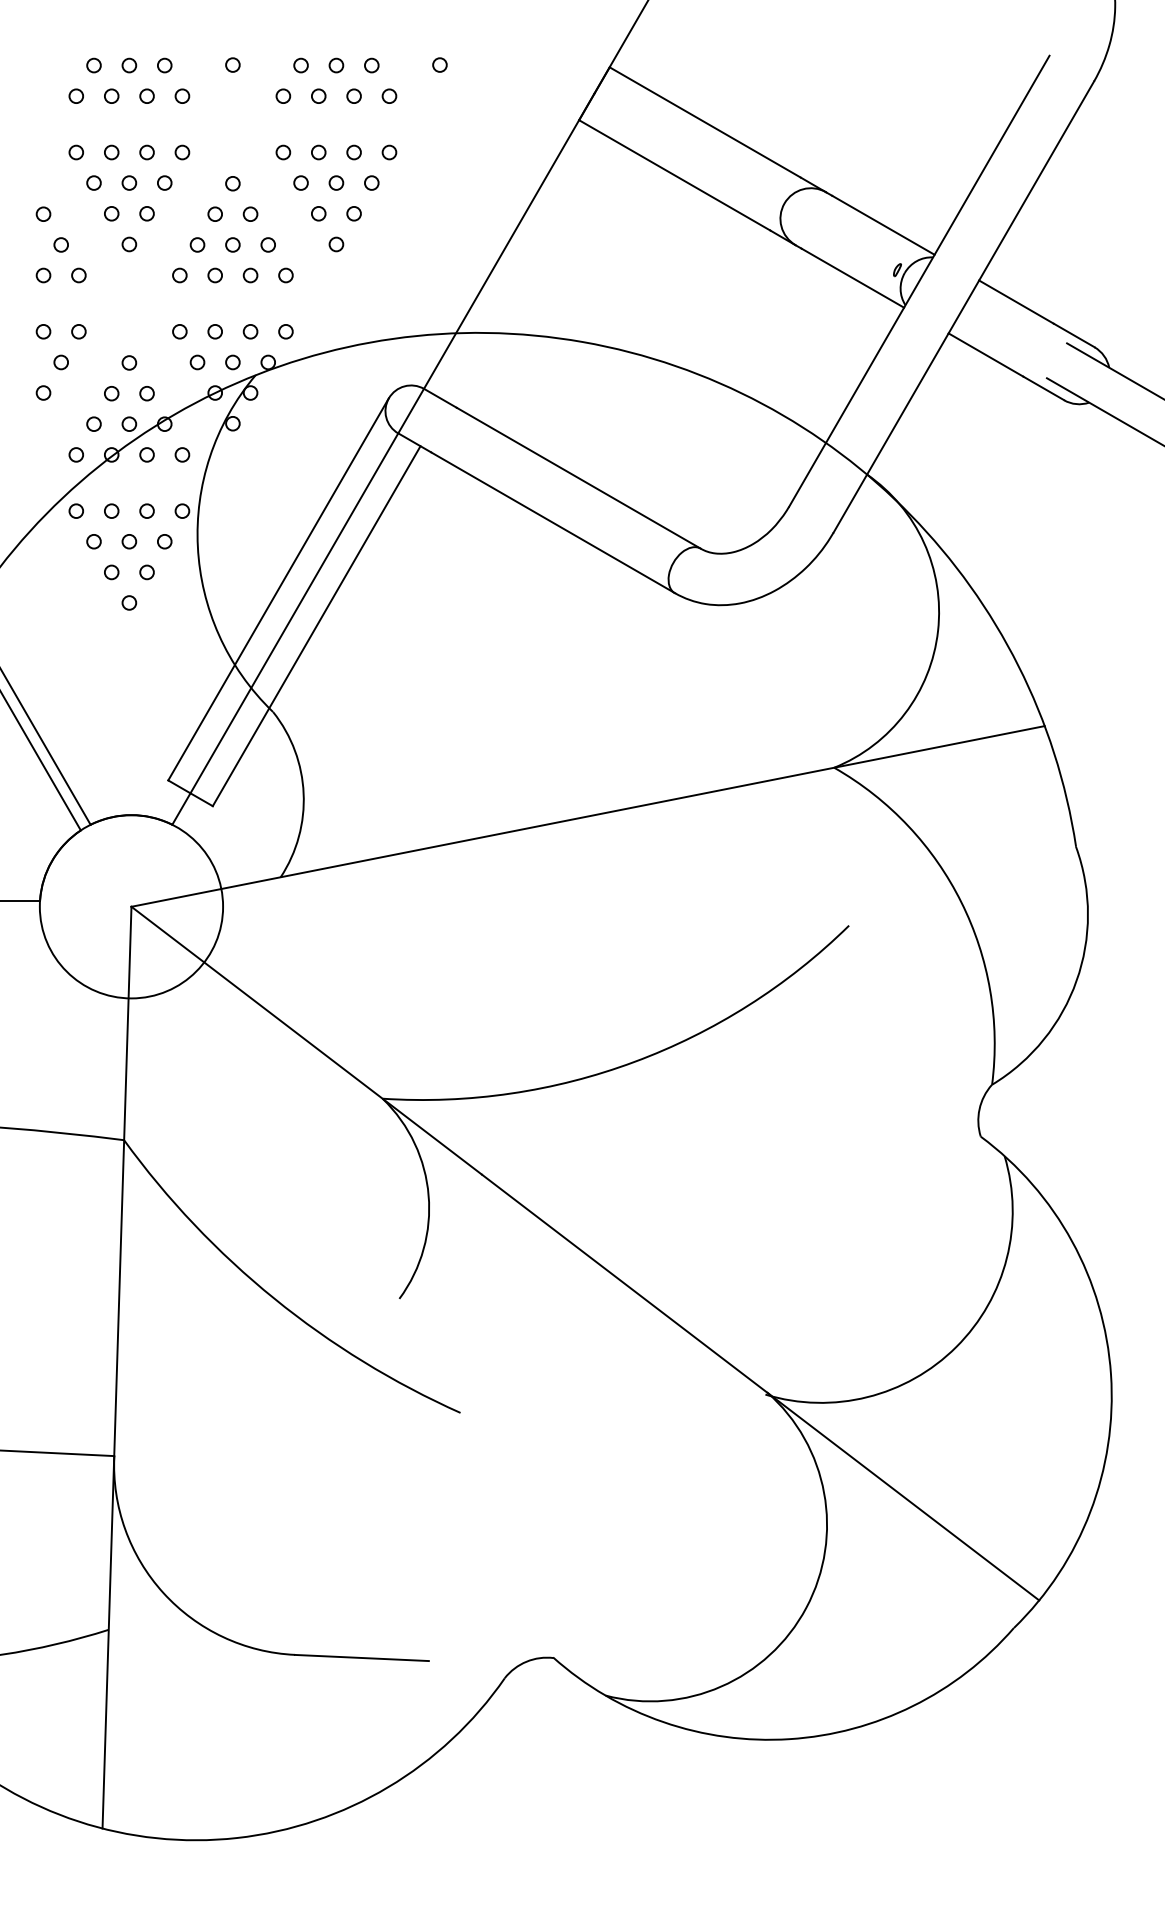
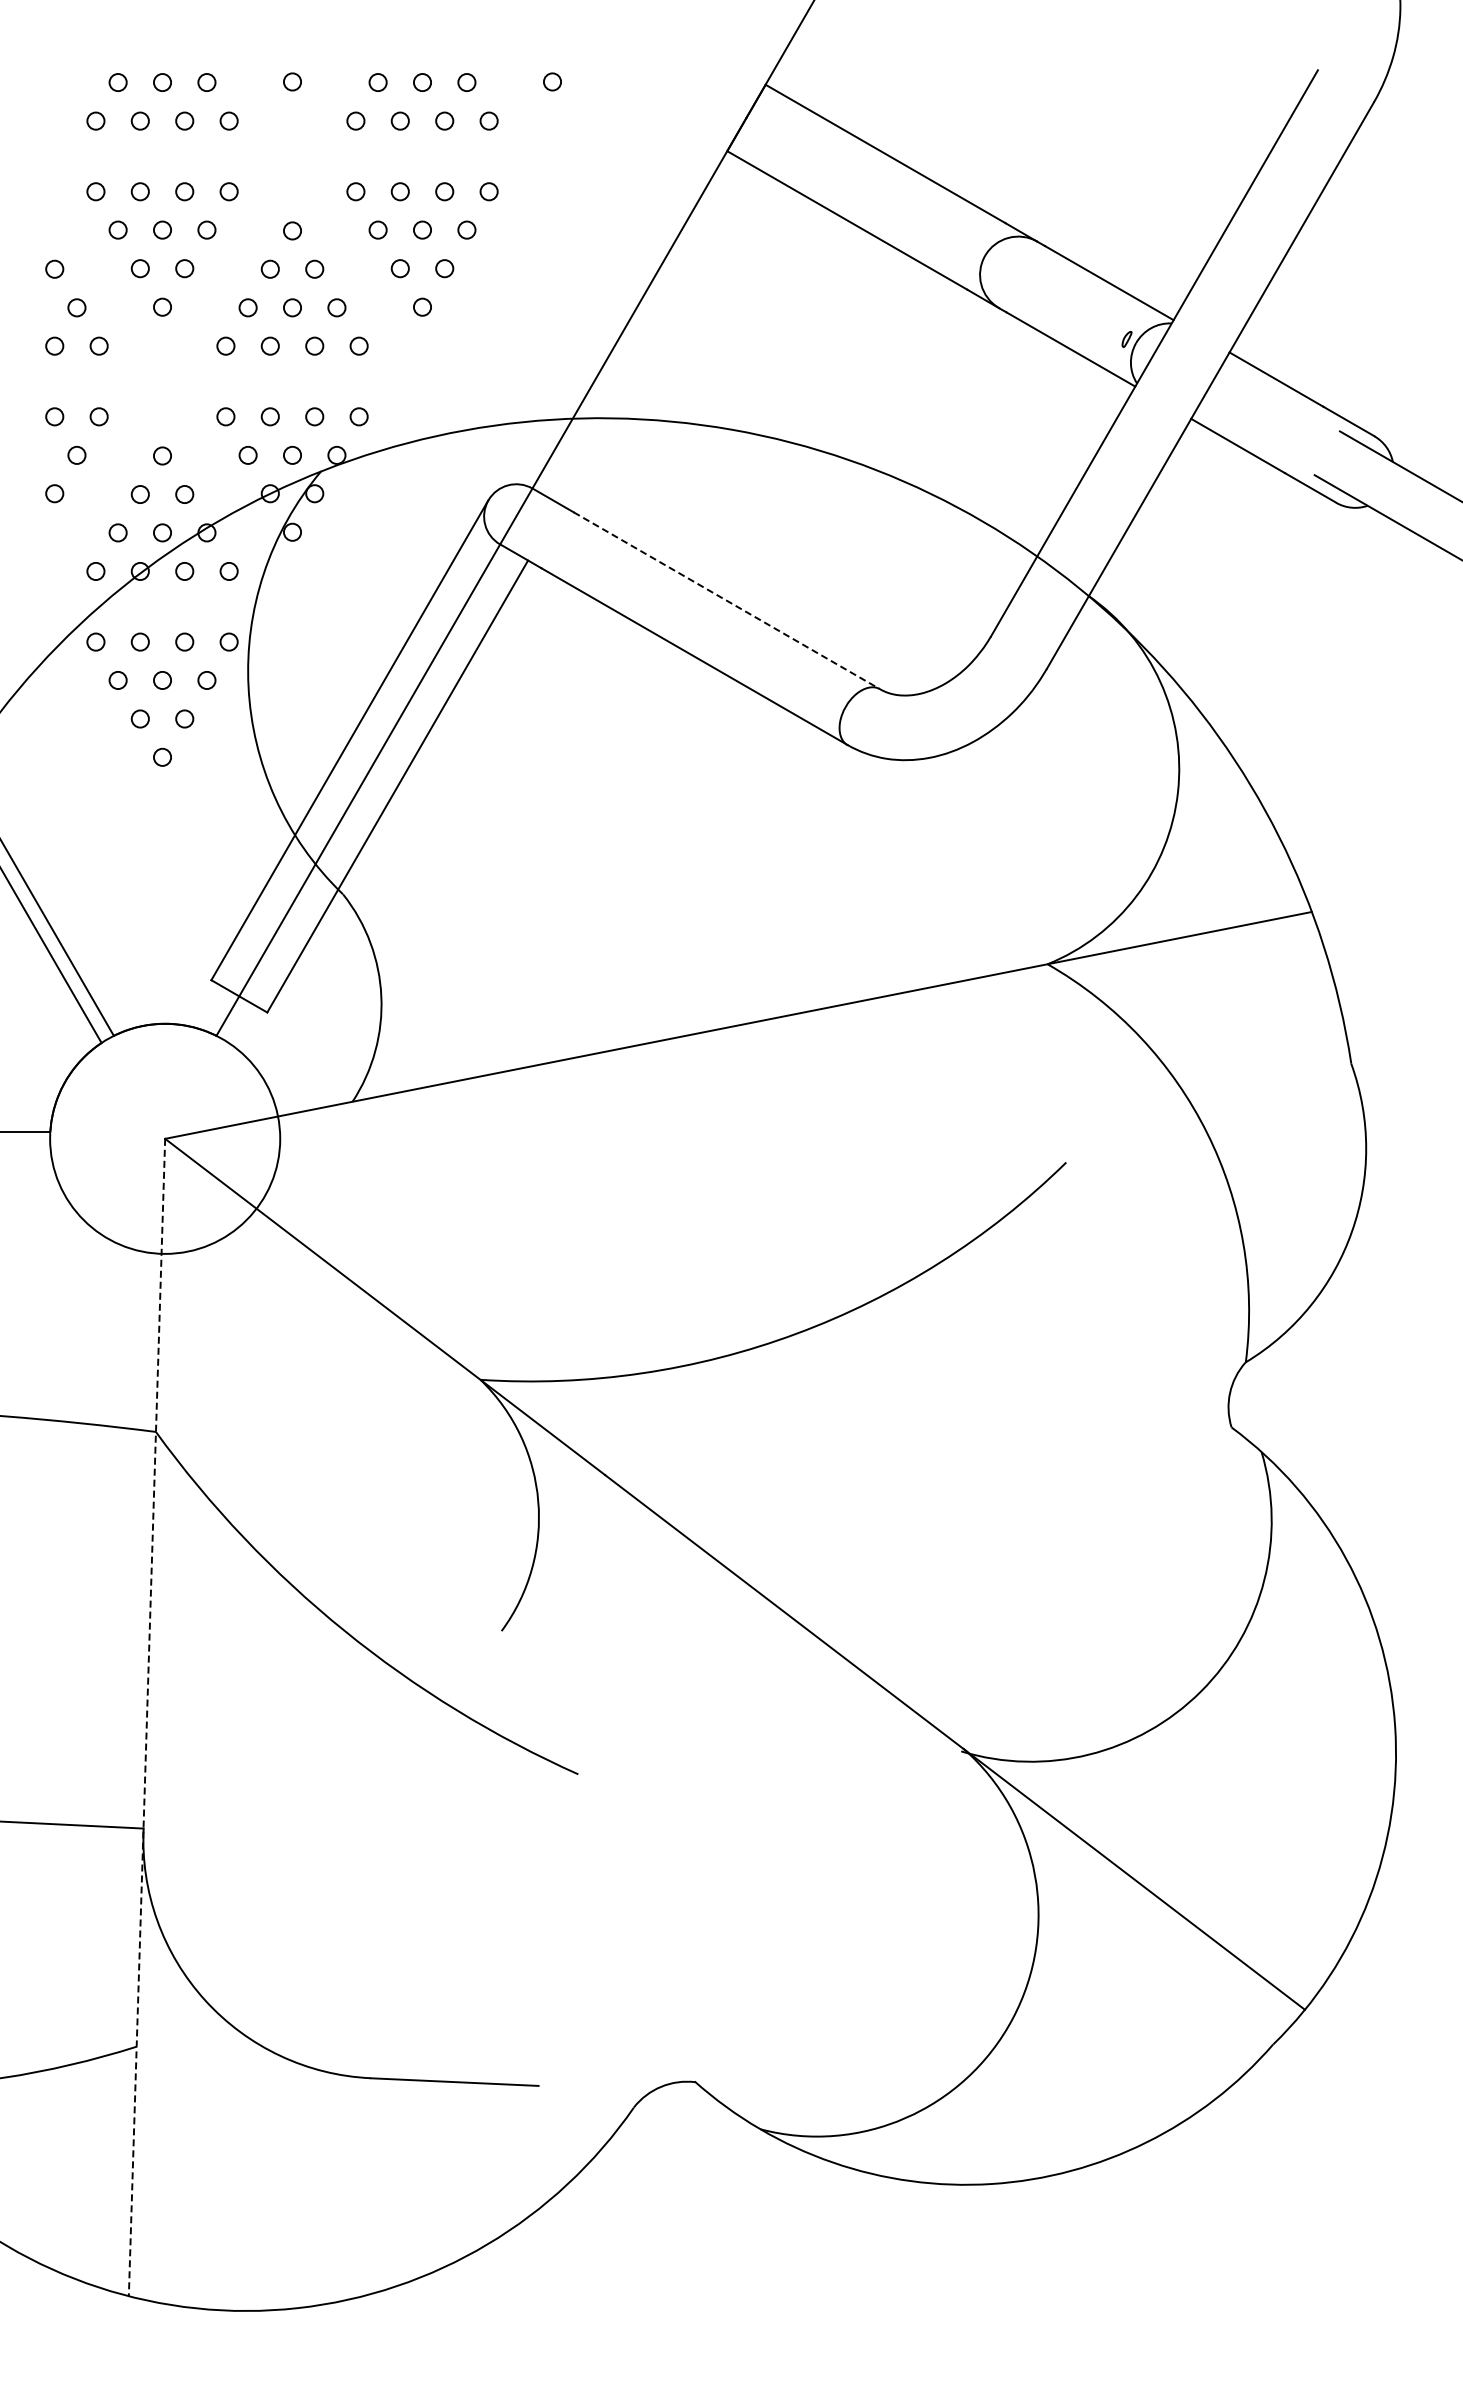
line: (578, 478) -> (726, 600), solid -> dashed
line: (117, 1367) -> (147, 1717), solid -> dashed

